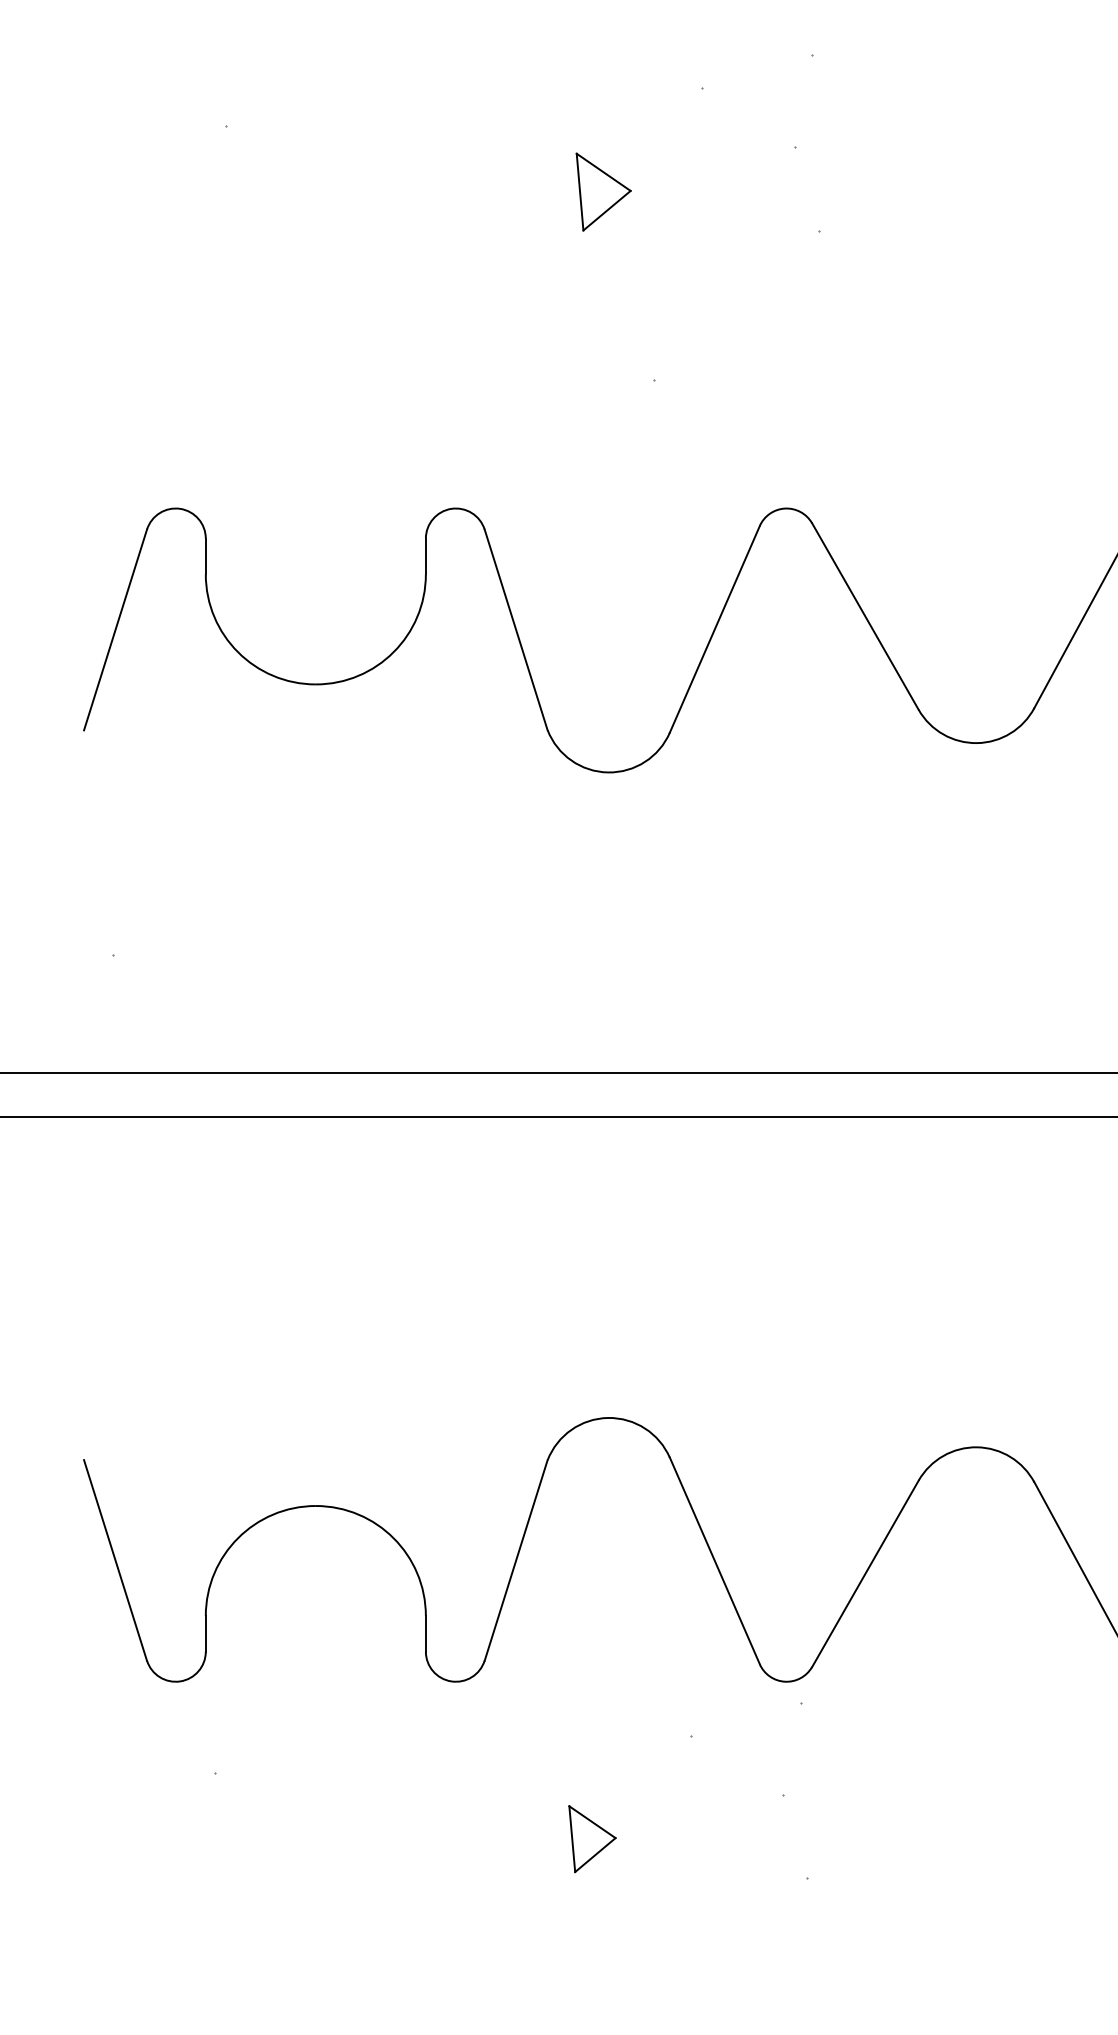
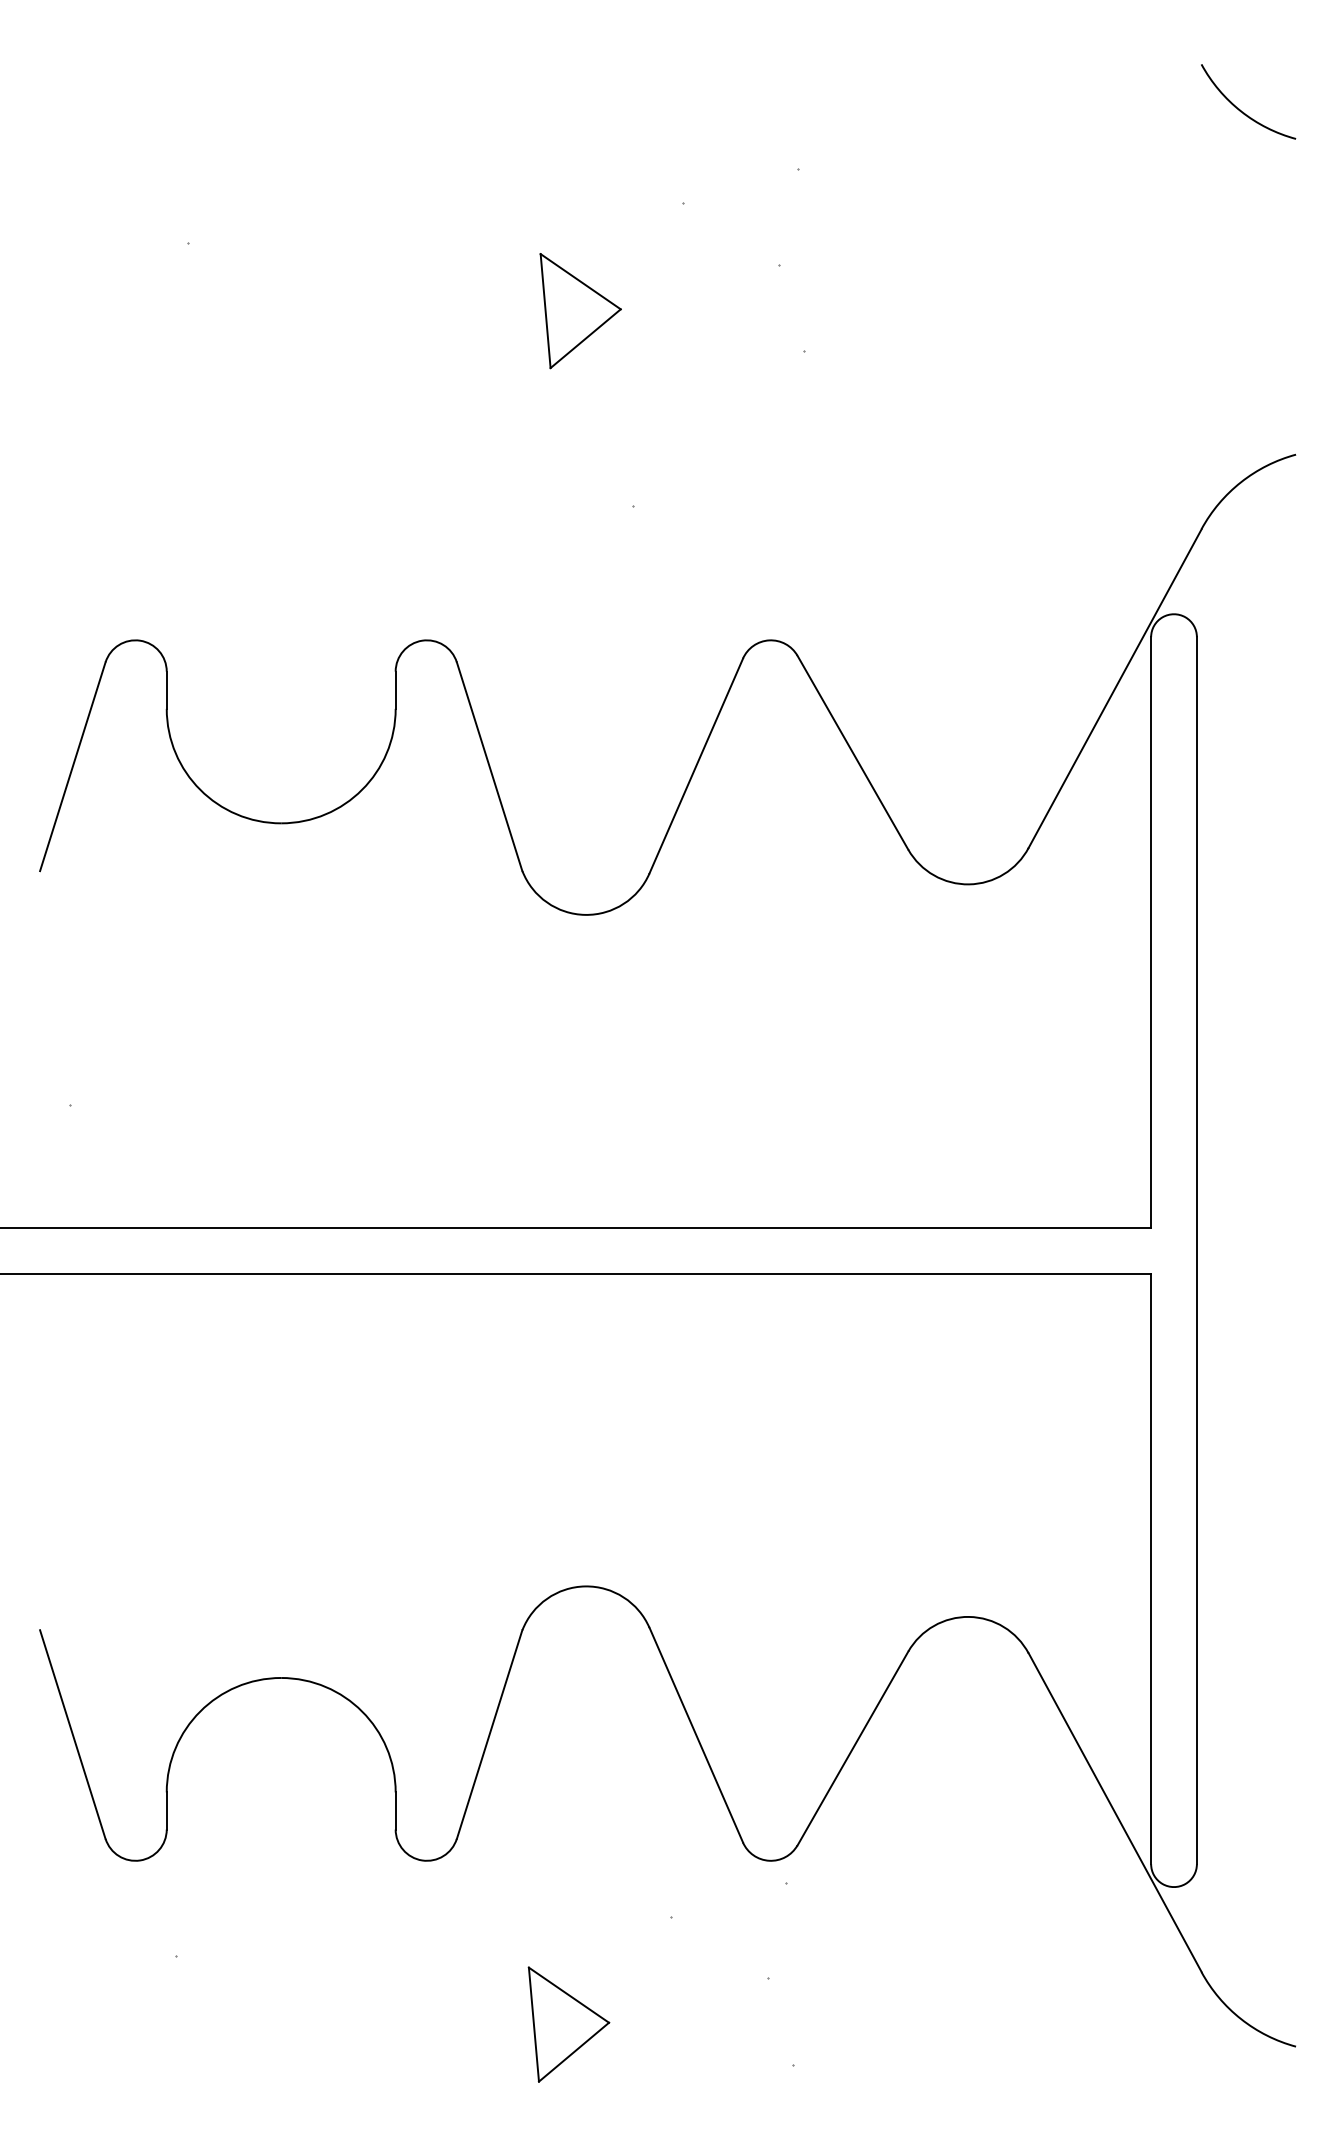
part: (603, 192) -> (580, 311), size x1.43
part: (592, 1839) -> (568, 2024), size x1.67

